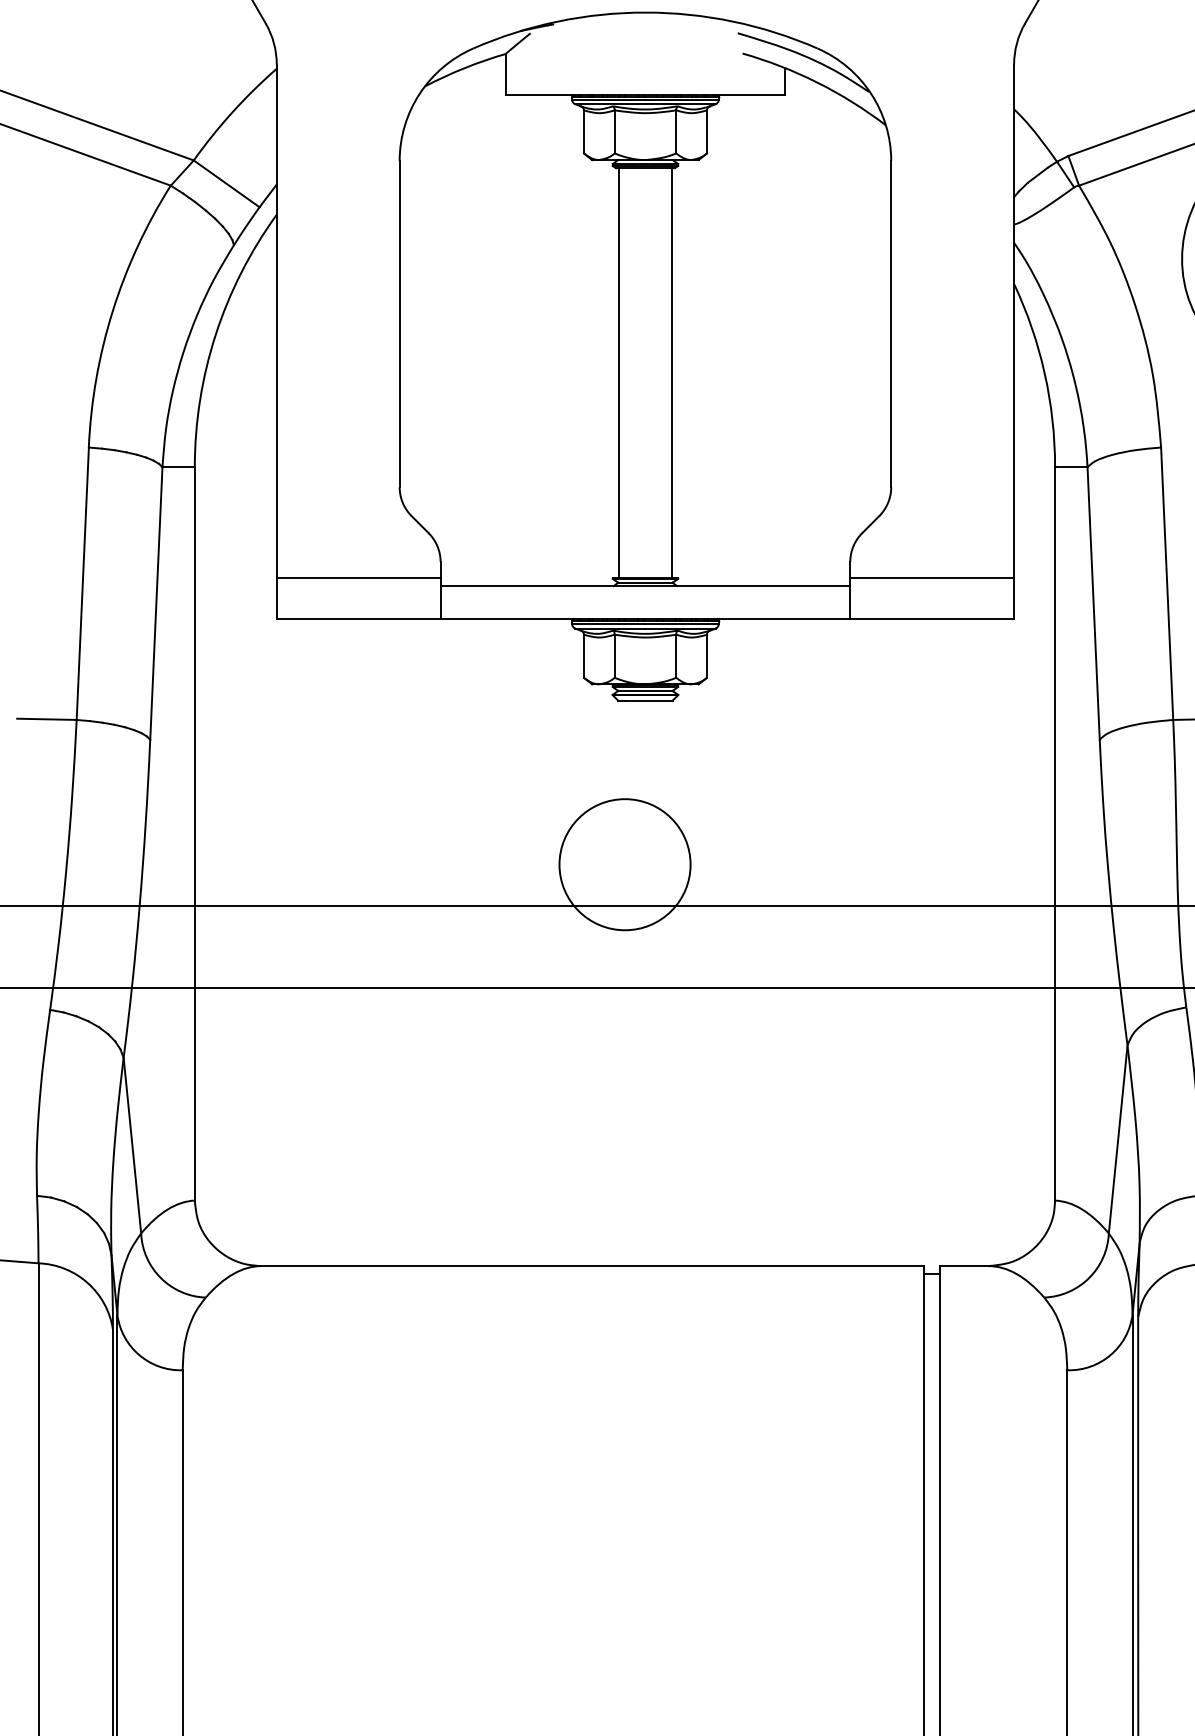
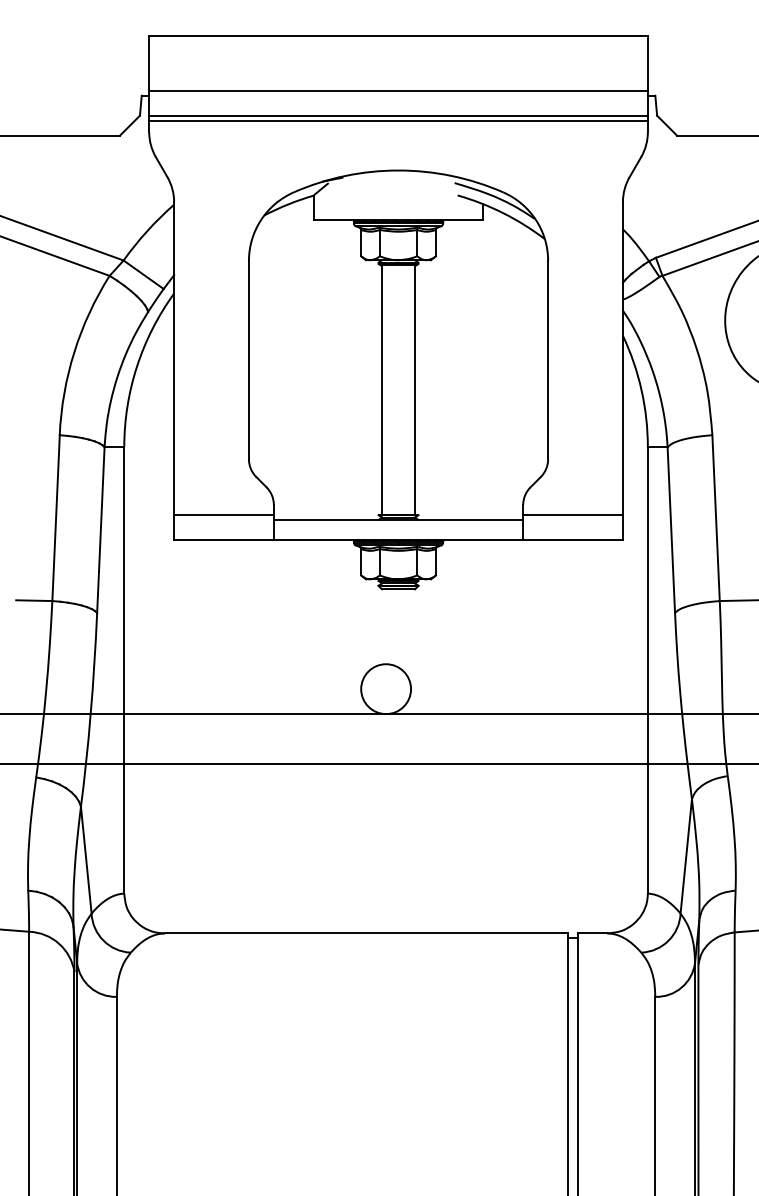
circle: (625, 865) -> (386, 689), size x0.62

